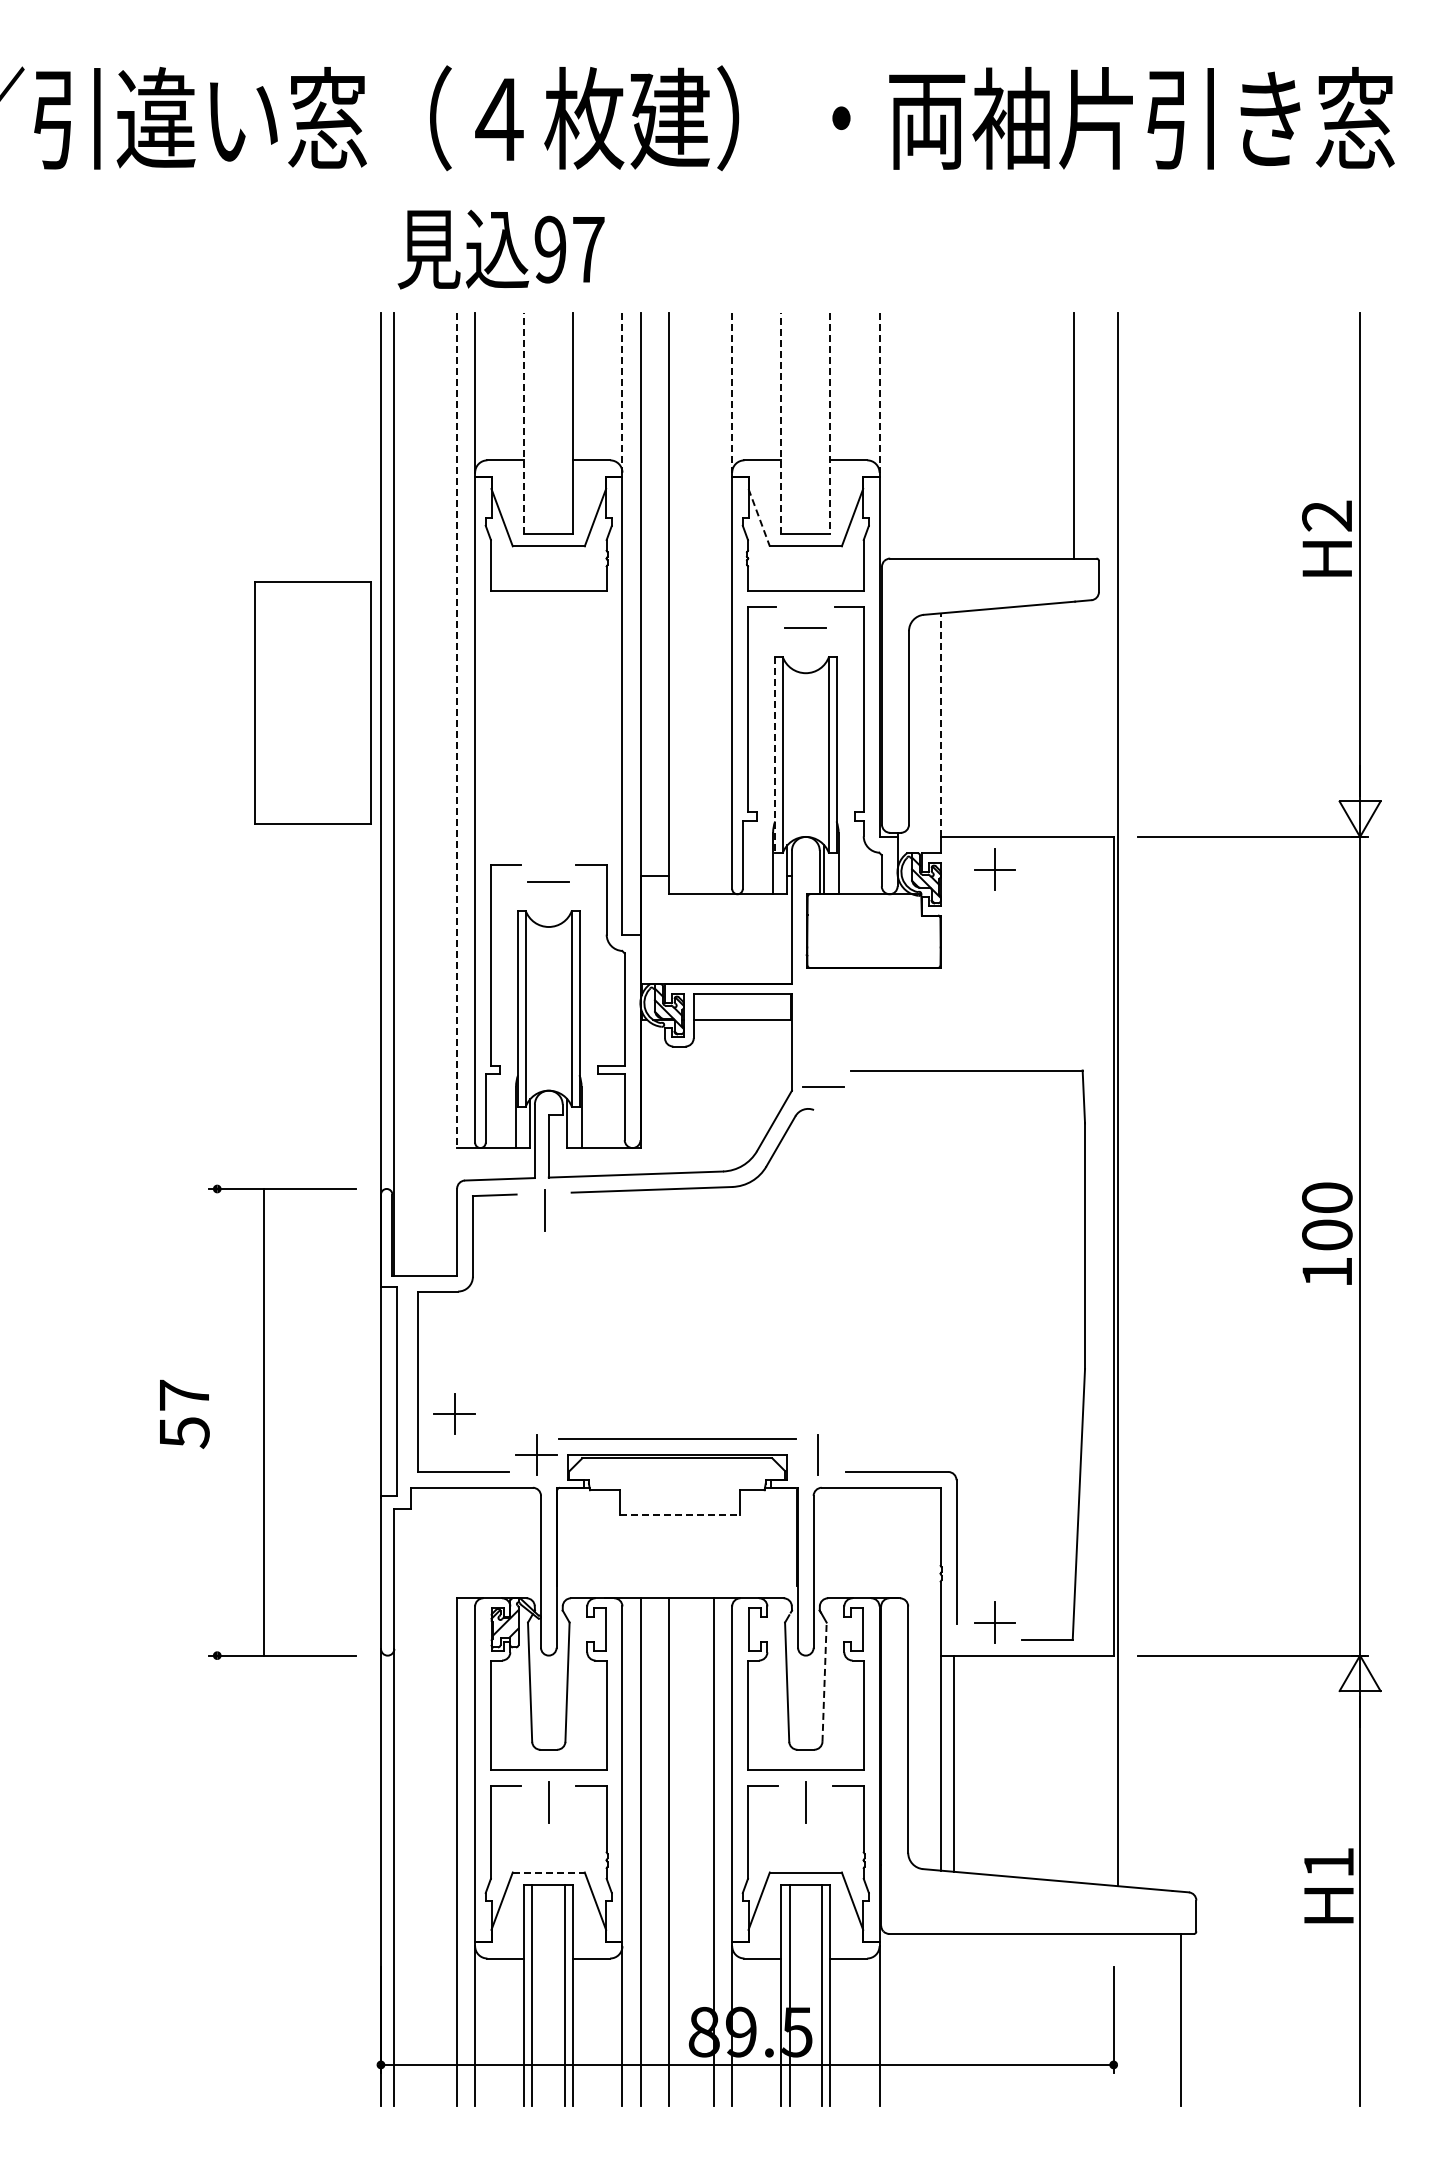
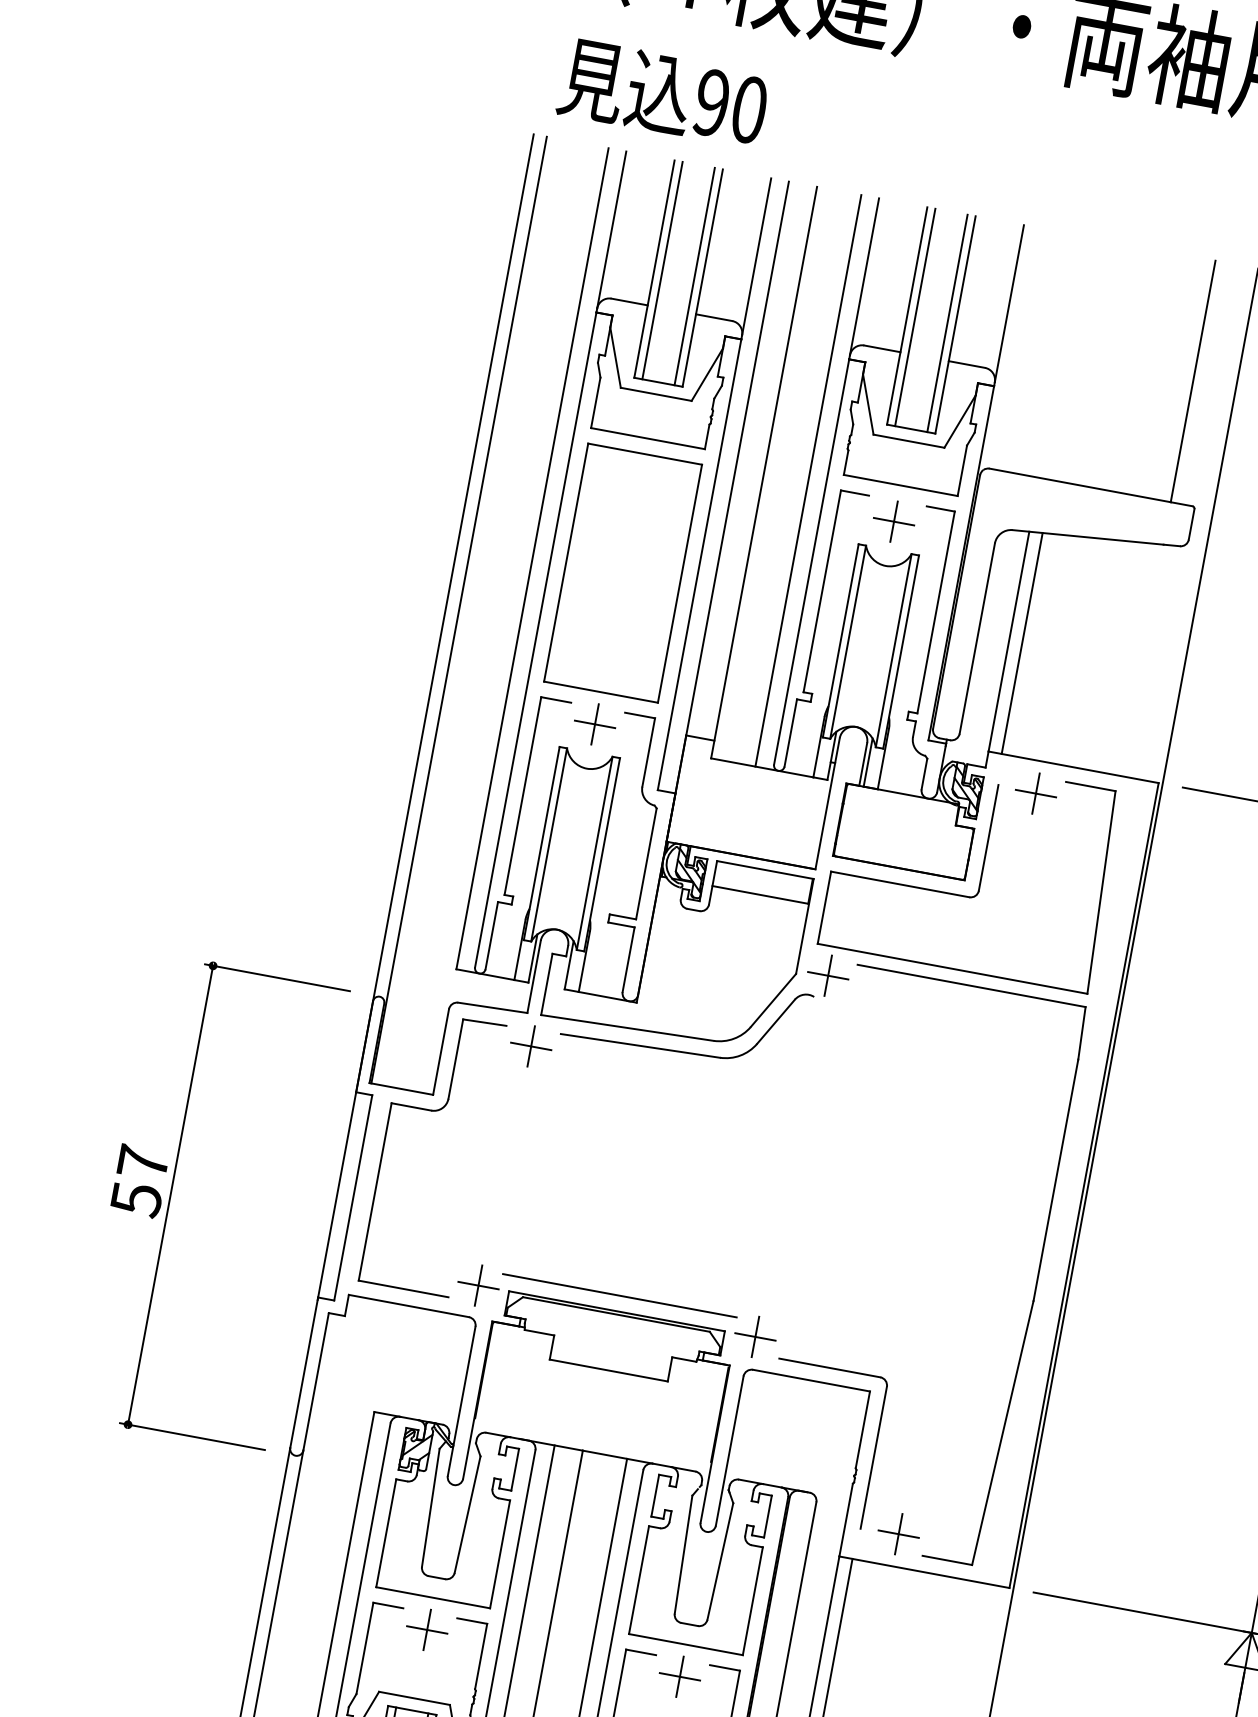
text: (588, 249) -> (749, 109), 97 -> 90
line: (622, 392) -> (756, 256), dashed -> solid
line: (732, 392) -> (864, 276), dashed -> solid
line: (879, 392) -> (1009, 303), dashed -> solid
line: (524, 423) -> (654, 269), dashed -> solid
line: (532, 423) -> (662, 270), added
line: (565, 423) -> (695, 276), added
line: (781, 423) -> (907, 316), dashed -> solid
line: (789, 423) -> (915, 317), added
line: (822, 423) -> (947, 323), added
line: (830, 423) -> (955, 324), dashed -> solid
line: (759, 517) -> (868, 404), dashed -> solid
line: (714, 603) -> (808, 480), added
line: (805, 627) -> (893, 520), added
part: (312, 702) -> (622, 572), moved
line: (954, 724) -> (1022, 643), added
line: (940, 725) -> (1008, 641), dashed -> solid
line: (457, 730) -> (532, 558), dashed -> solid
line: (775, 755) -> (841, 641), dashed -> solid
line: (548, 881) -> (594, 723), added
part: (956, 954) -> (982, 870), added
line: (823, 1086) -> (827, 975), added
line: (544, 1210) -> (530, 1046), added
part: (454, 1413) -> (405, 1229), removed
line: (264, 1421) -> (170, 1194), moved
line: (817, 1455) -> (754, 1337), added
line: (680, 1514) -> (609, 1370), dashed -> solid
line: (824, 1682) -> (720, 1561), dashed -> solid
line: (548, 1802) -> (427, 1629), added
line: (805, 1802) -> (679, 1676), added
line: (549, 1872) -> (415, 1698), dashed -> solid

